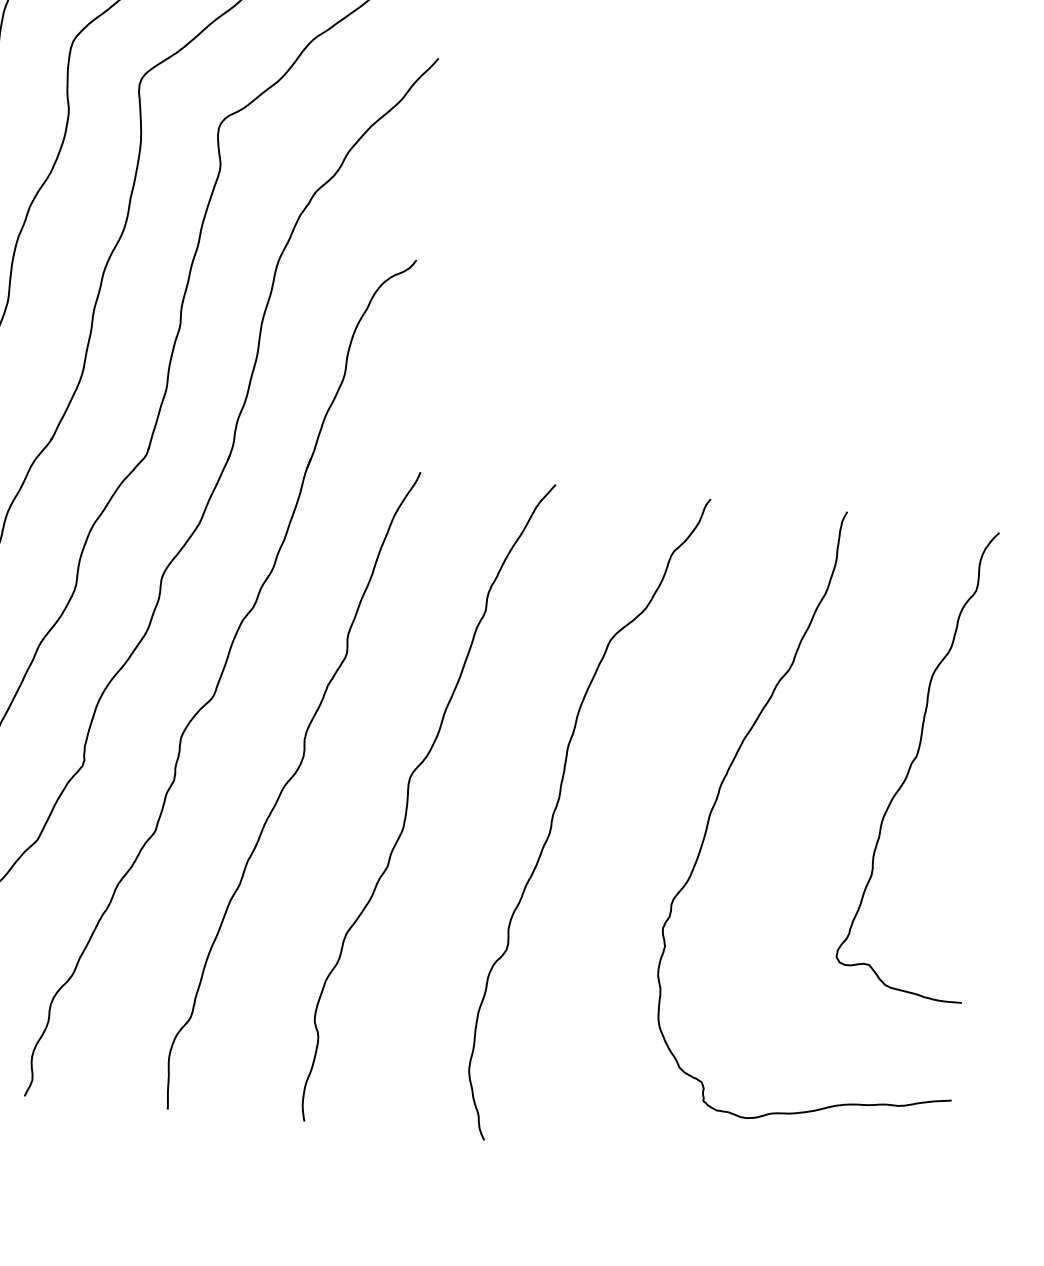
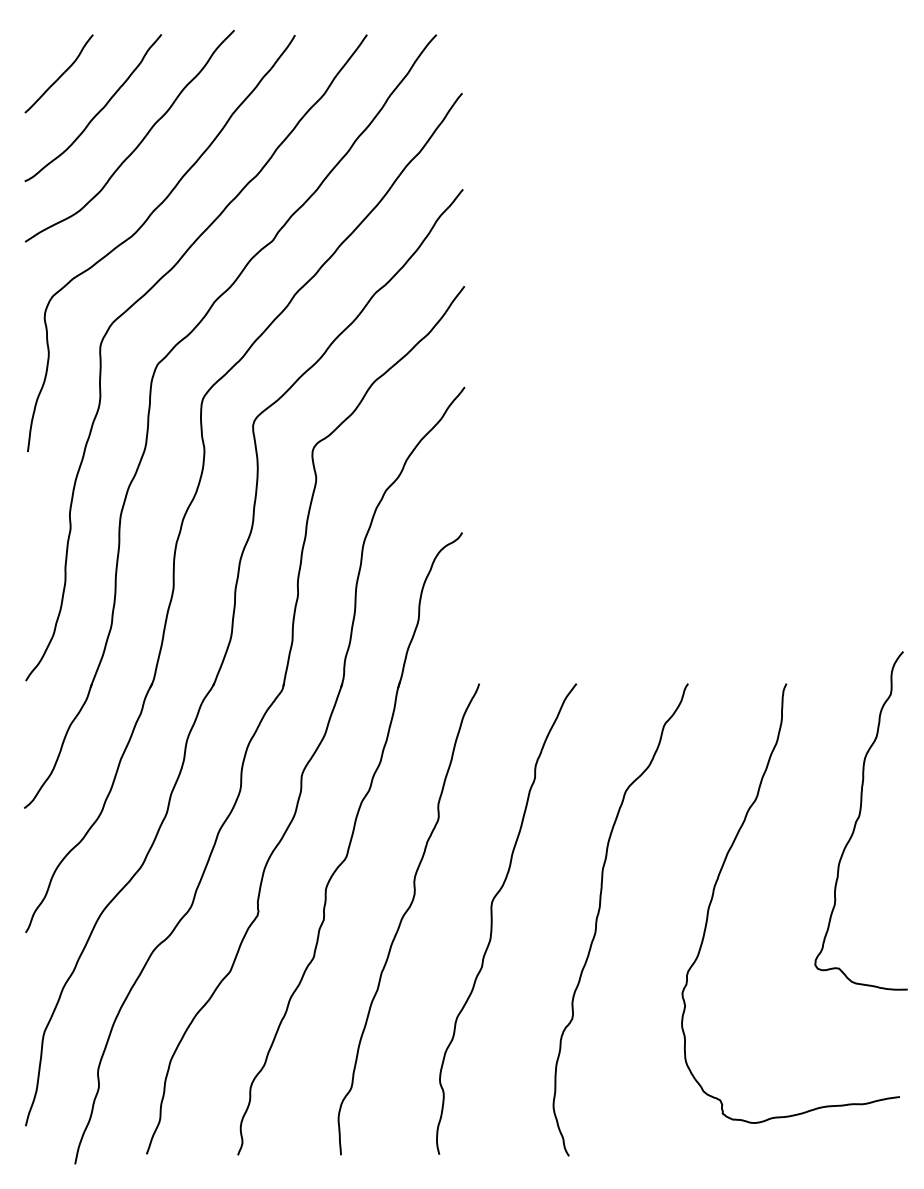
curve: (916, 759) -> (859, 818), moved

